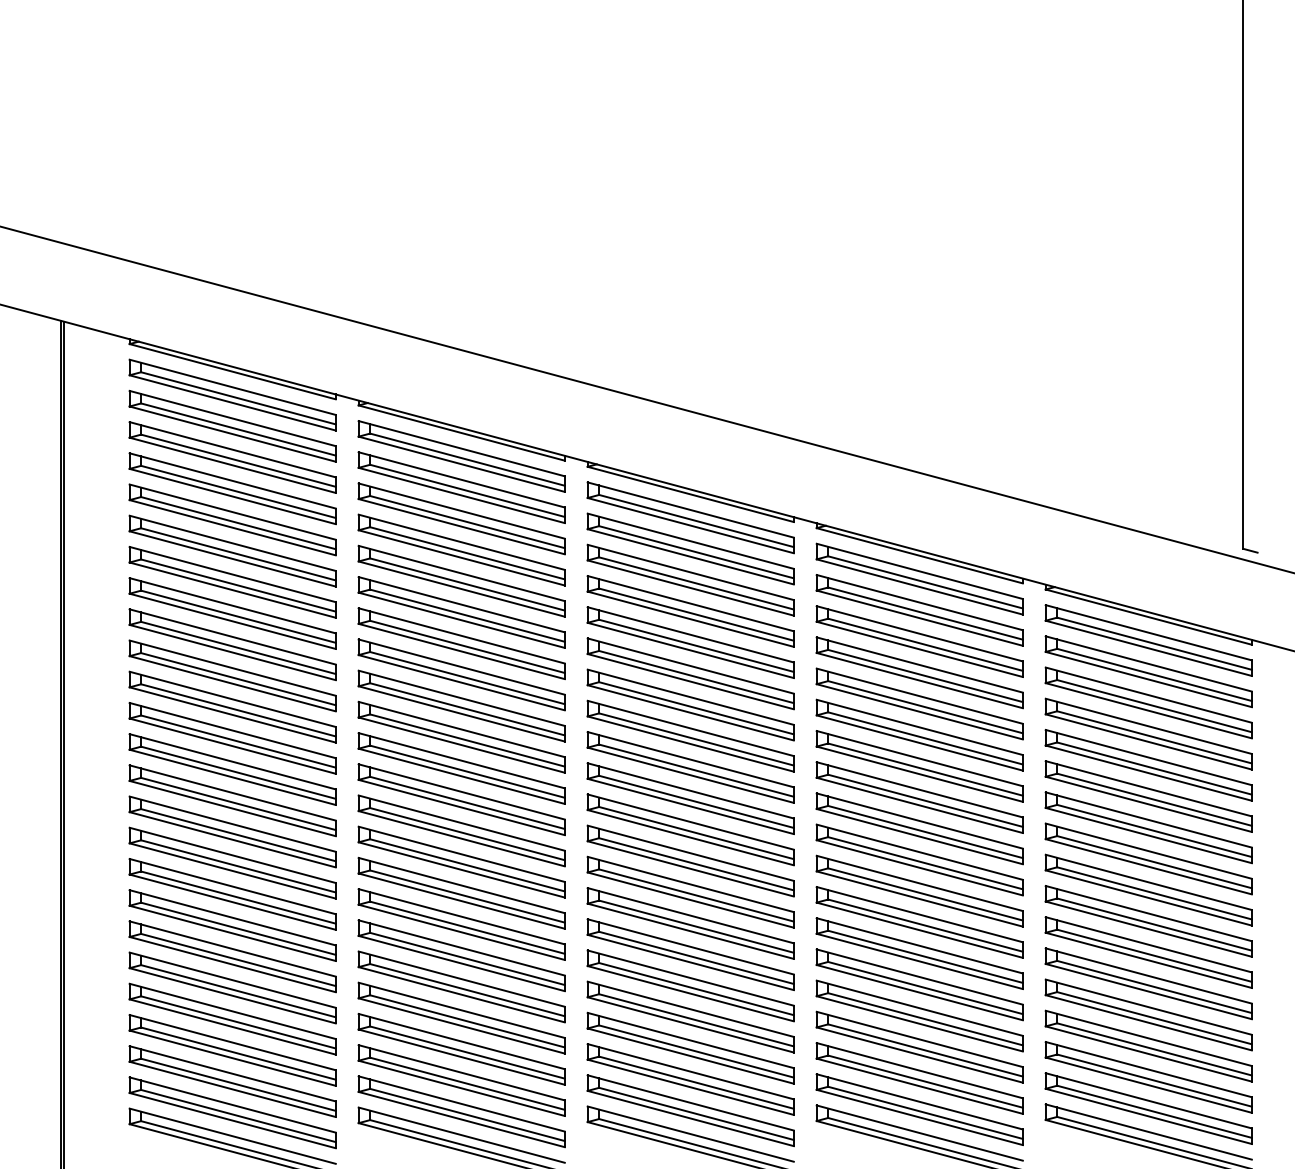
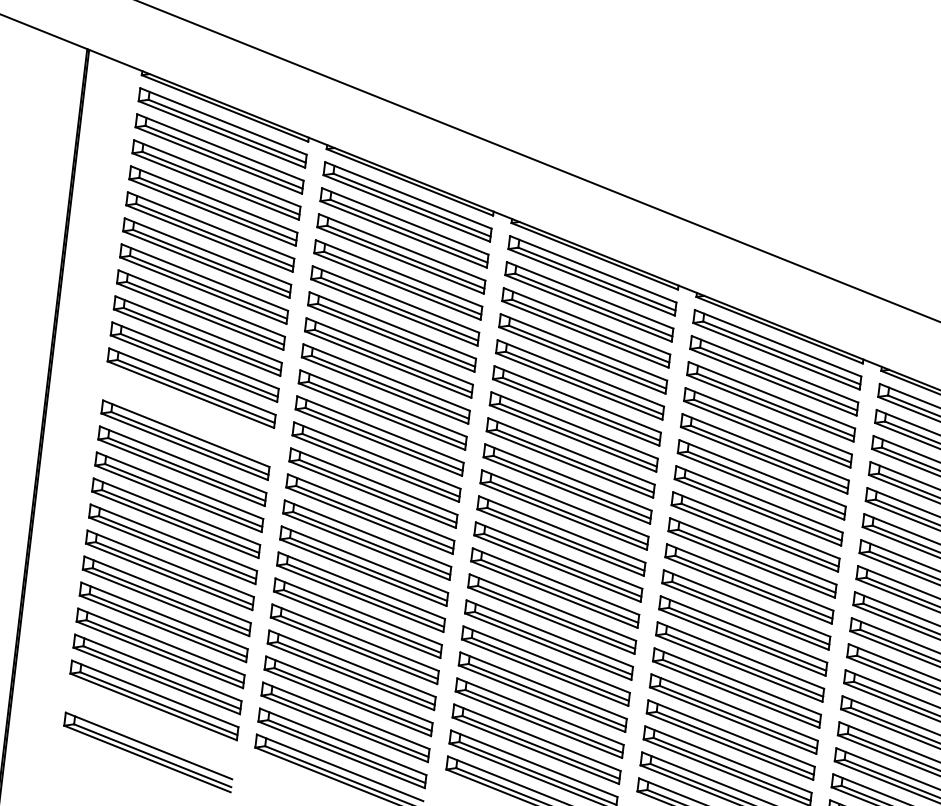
part: (232, 738) -> (188, 414), removed
part: (232, 1112) -> (151, 726), removed

